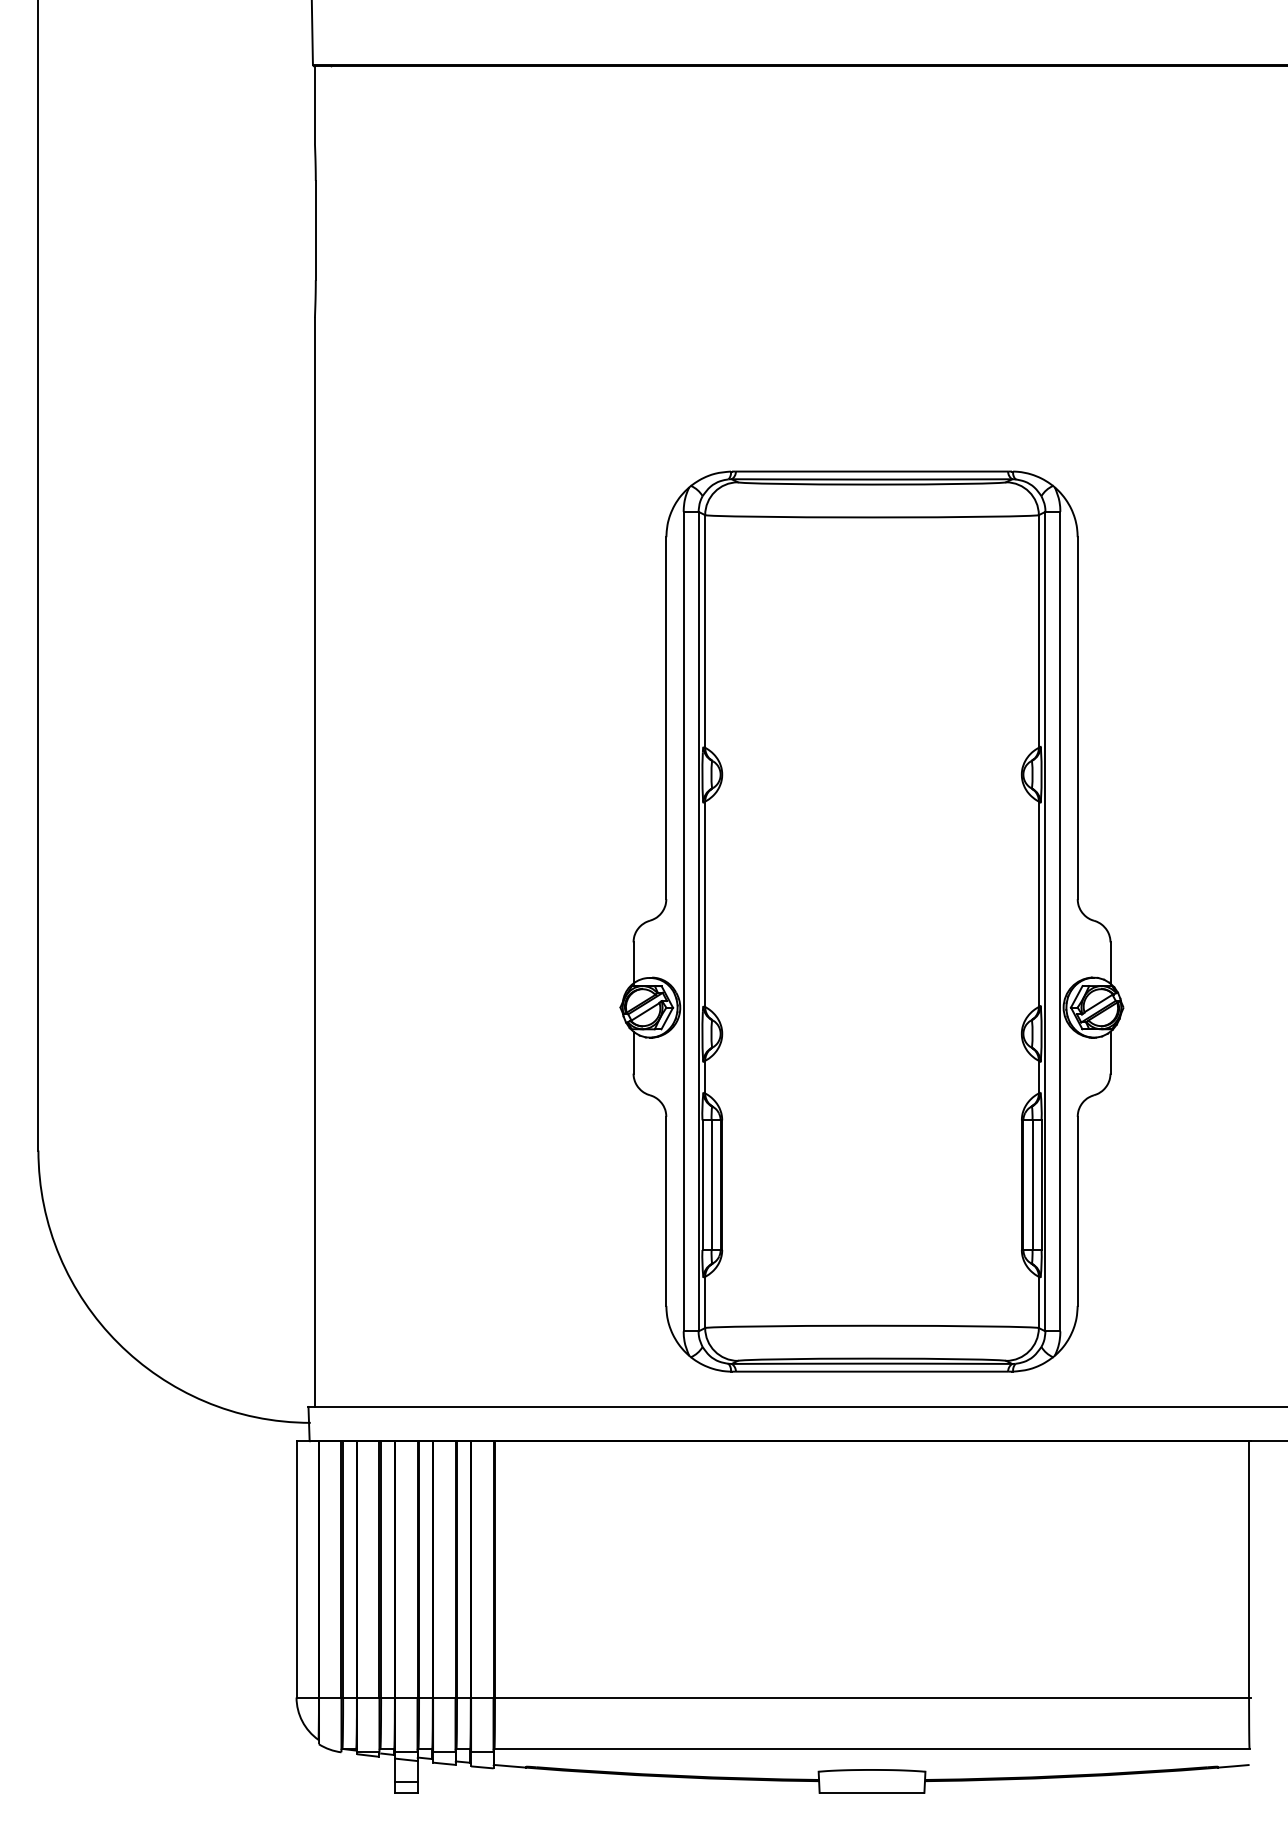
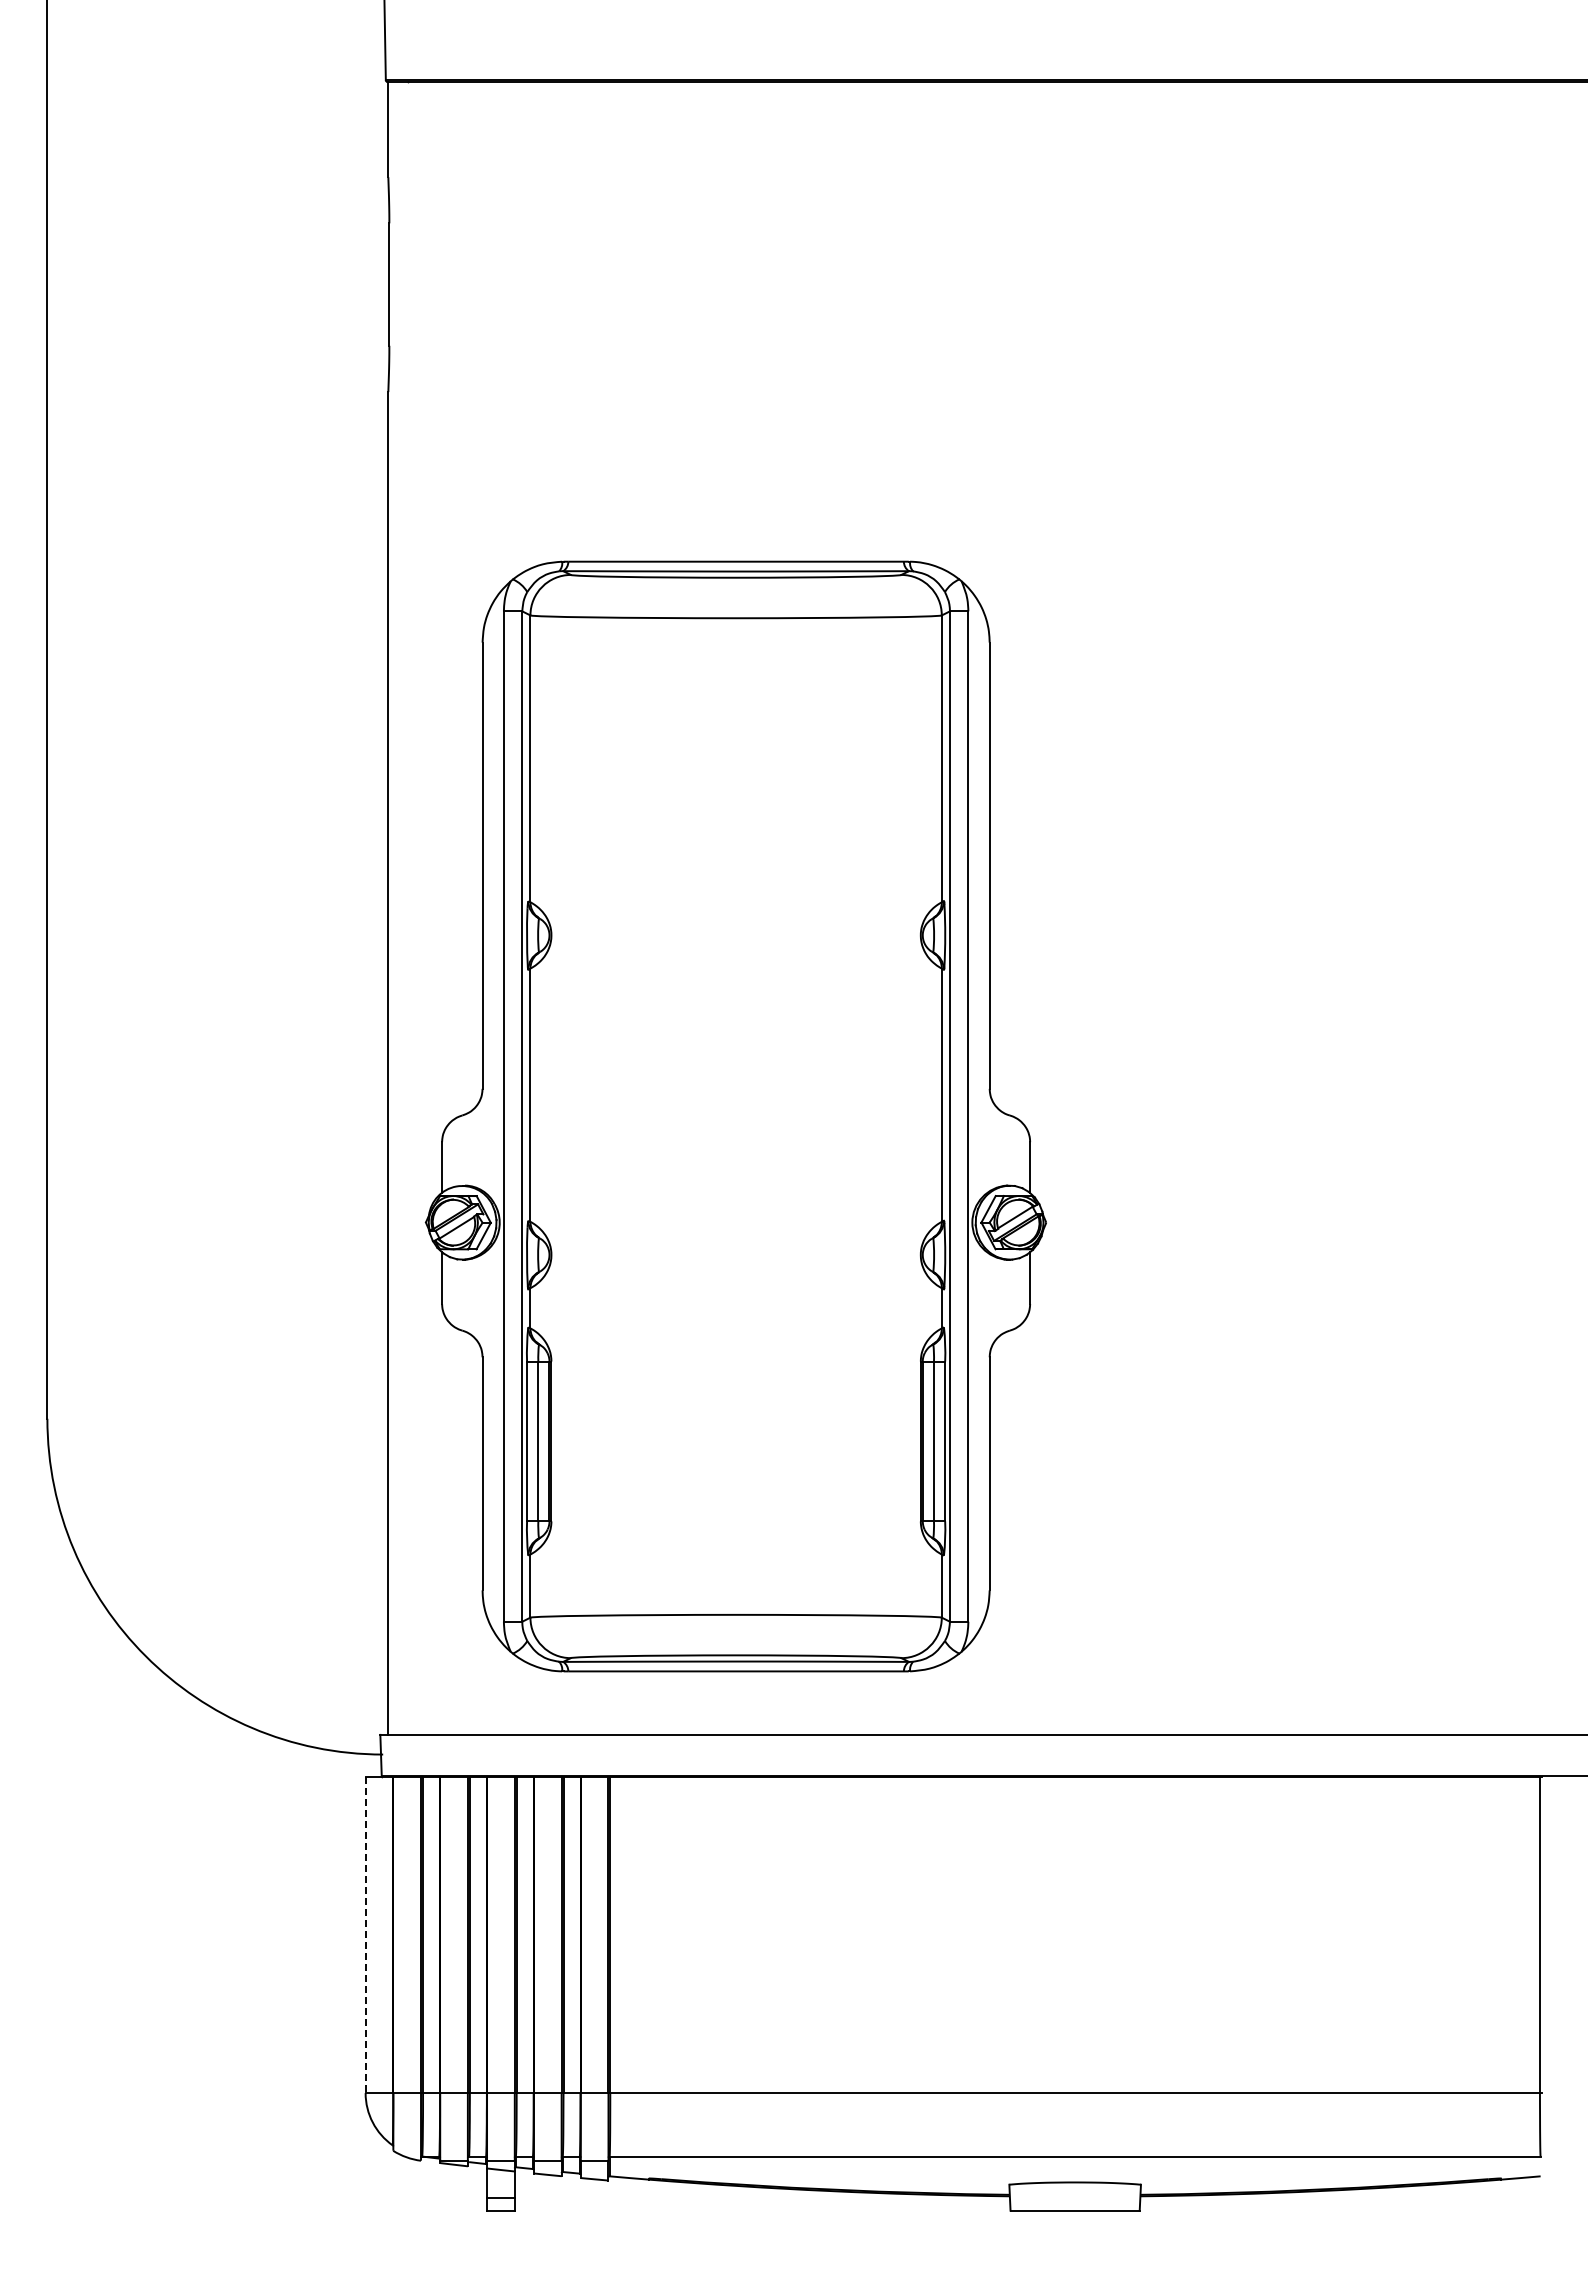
part: (871, 921) -> (735, 1116), moved
line: (296, 1569) -> (365, 1935), solid -> dashed

